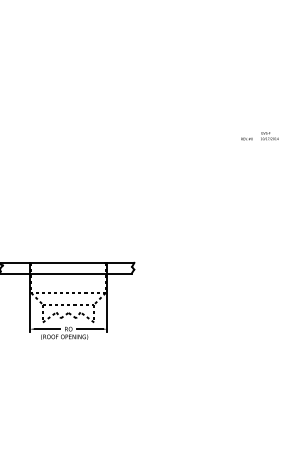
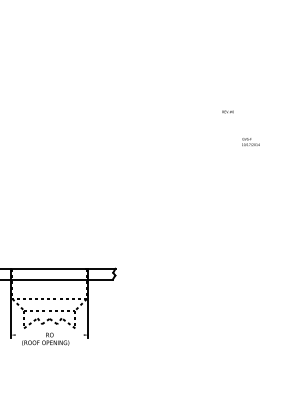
text: (246, 138) -> (227, 111), moved
line: (47, 329) -> (28, 335), removed
line: (89, 329) -> (70, 335), removed

